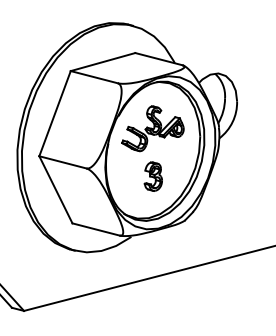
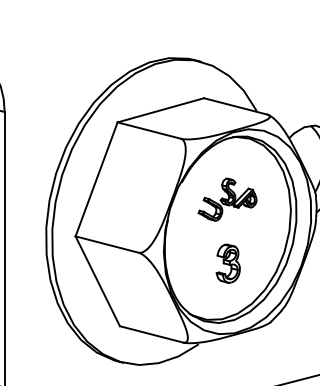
part: (152, 128) -> (227, 199), size x0.7

